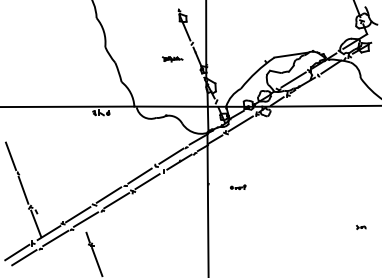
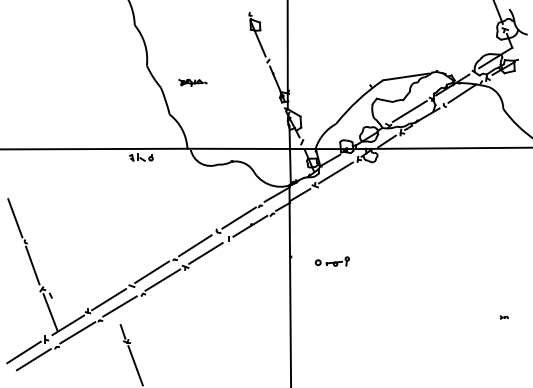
part: (172, 59) -> (192, 82), moved
part: (238, 186) -> (332, 260), size x1.6
part: (361, 227) -> (504, 317), size x0.6

